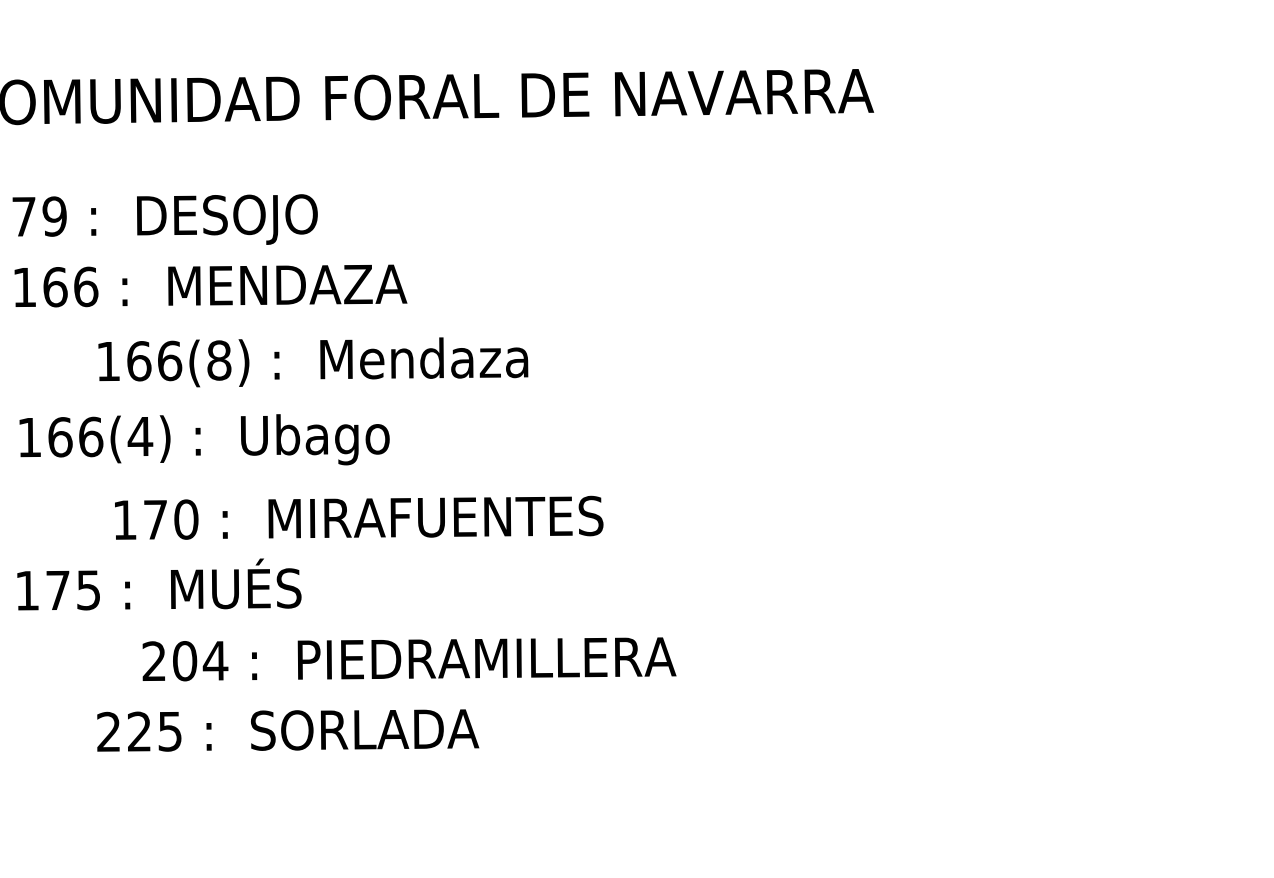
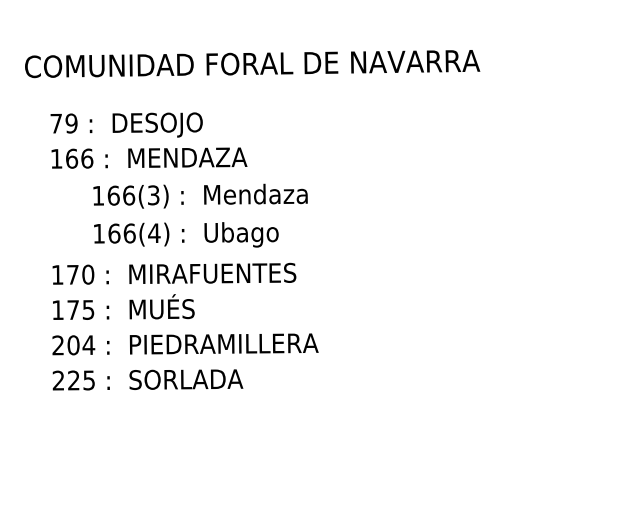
text: (218, 360) -> (153, 195), 166(8) -> 166(3)
text: (204, 439) -> (186, 234), moved
text: (359, 517) -> (174, 273), moved
text: (409, 659) -> (185, 344), moved
text: (287, 729) -> (147, 379), moved

